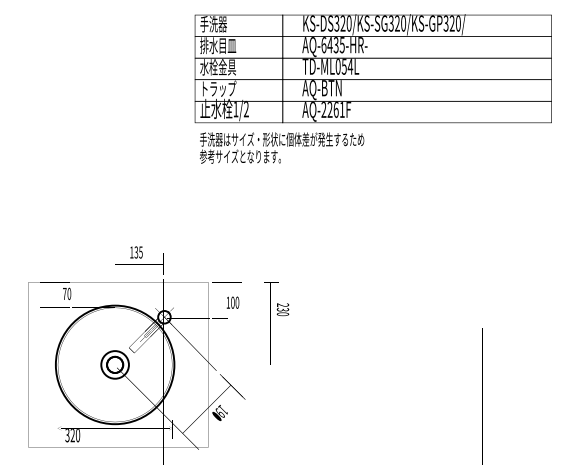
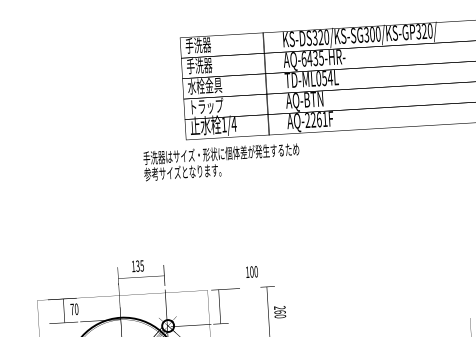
text: (397, 23) -> (372, 34), KS-DS320/KS-SG320/KS-GP320/ -> KS-DS320/KS-SG300/KS-GP320/
text: (218, 45) -> (204, 65), 排水目皿 -> 手洗器
text: (246, 109) -> (234, 124), 1/2 -> 1/4
text: (281, 147) -> (221, 161), moved
text: (232, 302) -> (251, 271), moved
text: (283, 309) -> (280, 311), 230 -> 260

